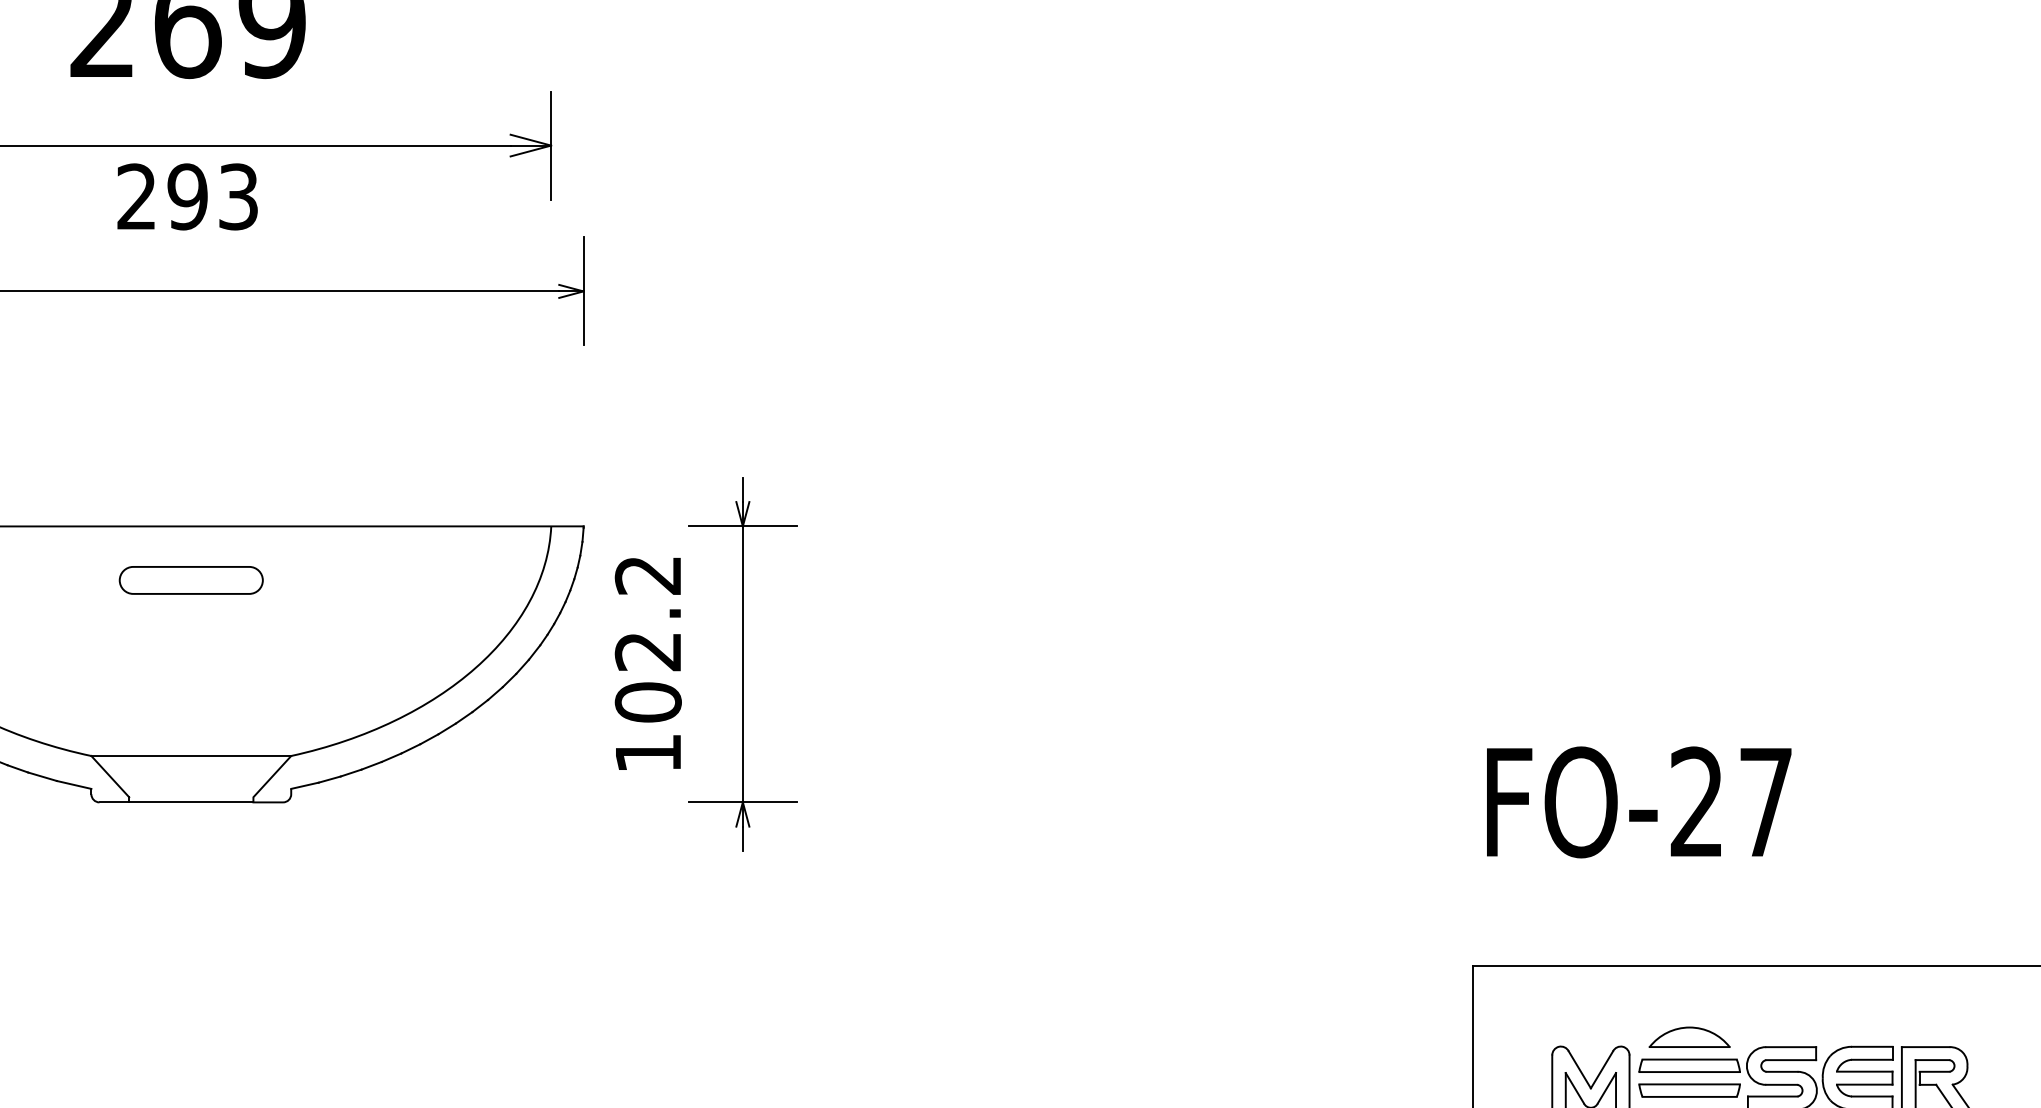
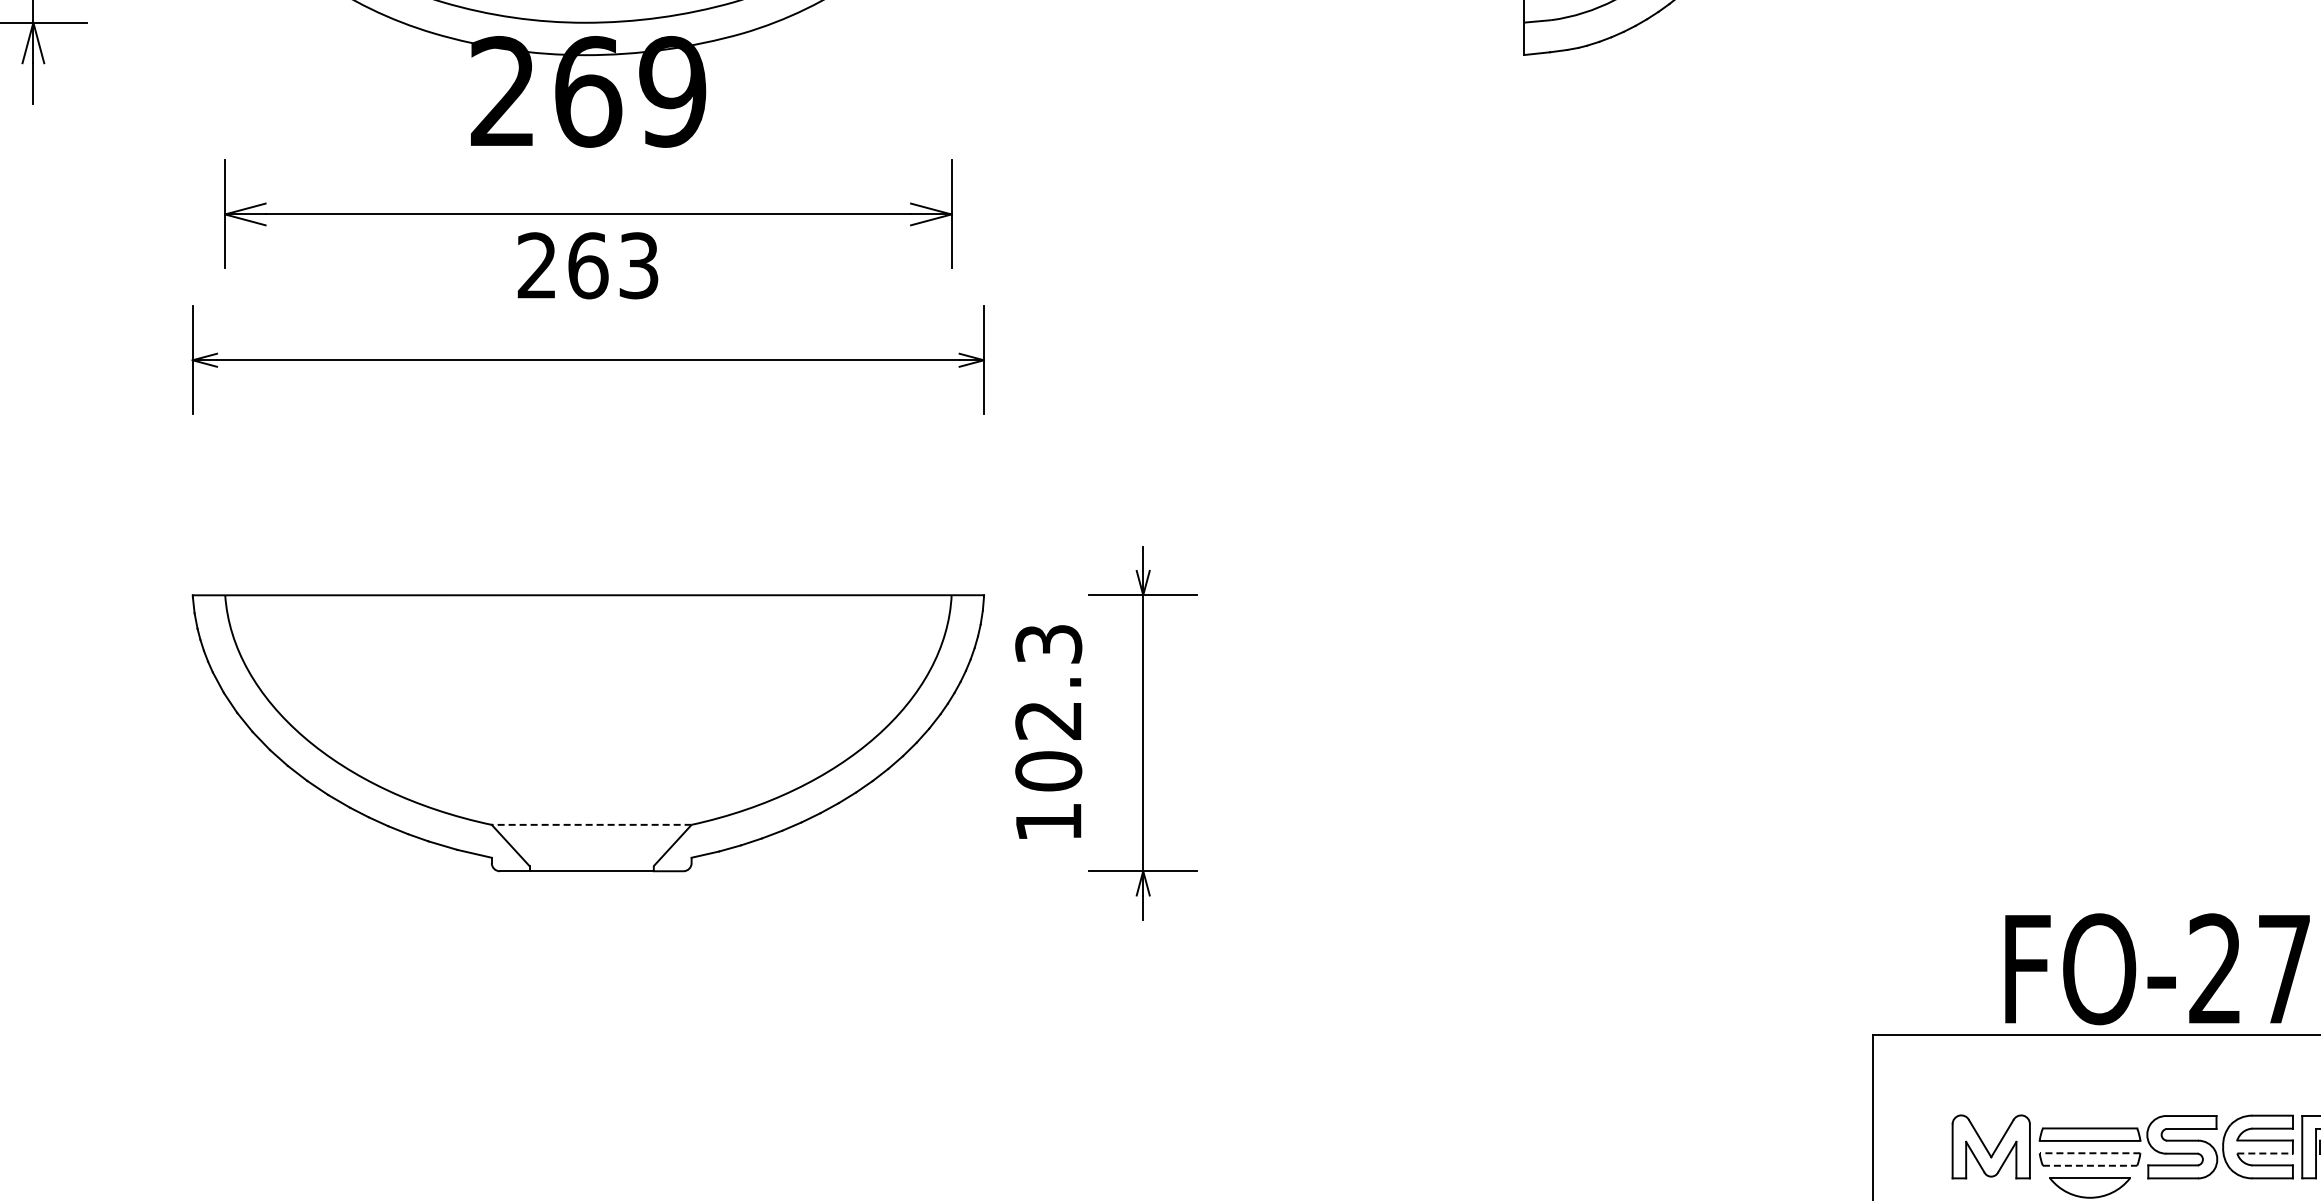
text: (188, 196) -> (588, 265), 293 -> 263
text: (648, 575) -> (1048, 644), 102.2 -> 102.3
part: (191, 579) -> (591, 648), removed
line: (191, 755) -> (591, 824), solid -> dashed
text: (1639, 802) -> (2157, 969), moved
part: (1689, 1036) -> (2089, 1105), removed
line: (1689, 1084) -> (2089, 1153), solid -> dashed
line: (1865, 1084) -> (2265, 1153), solid -> dashed
line: (1690, 1096) -> (2090, 1165), solid -> dashed

